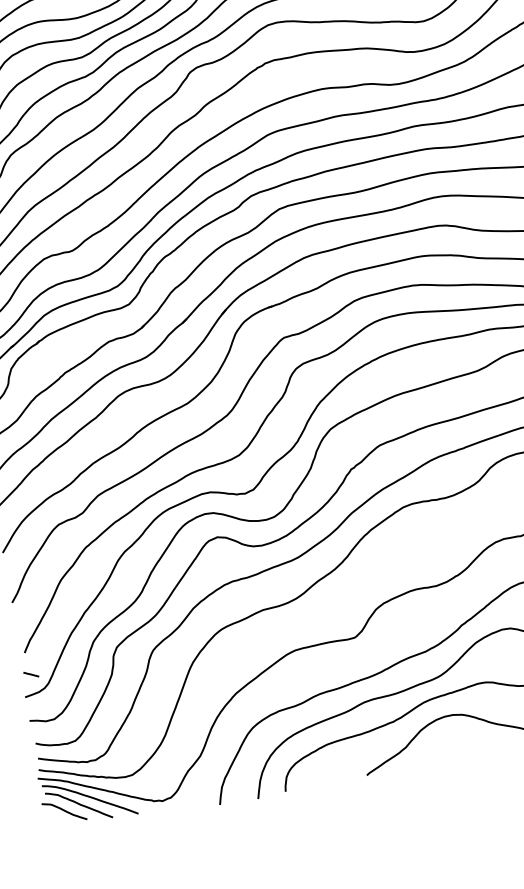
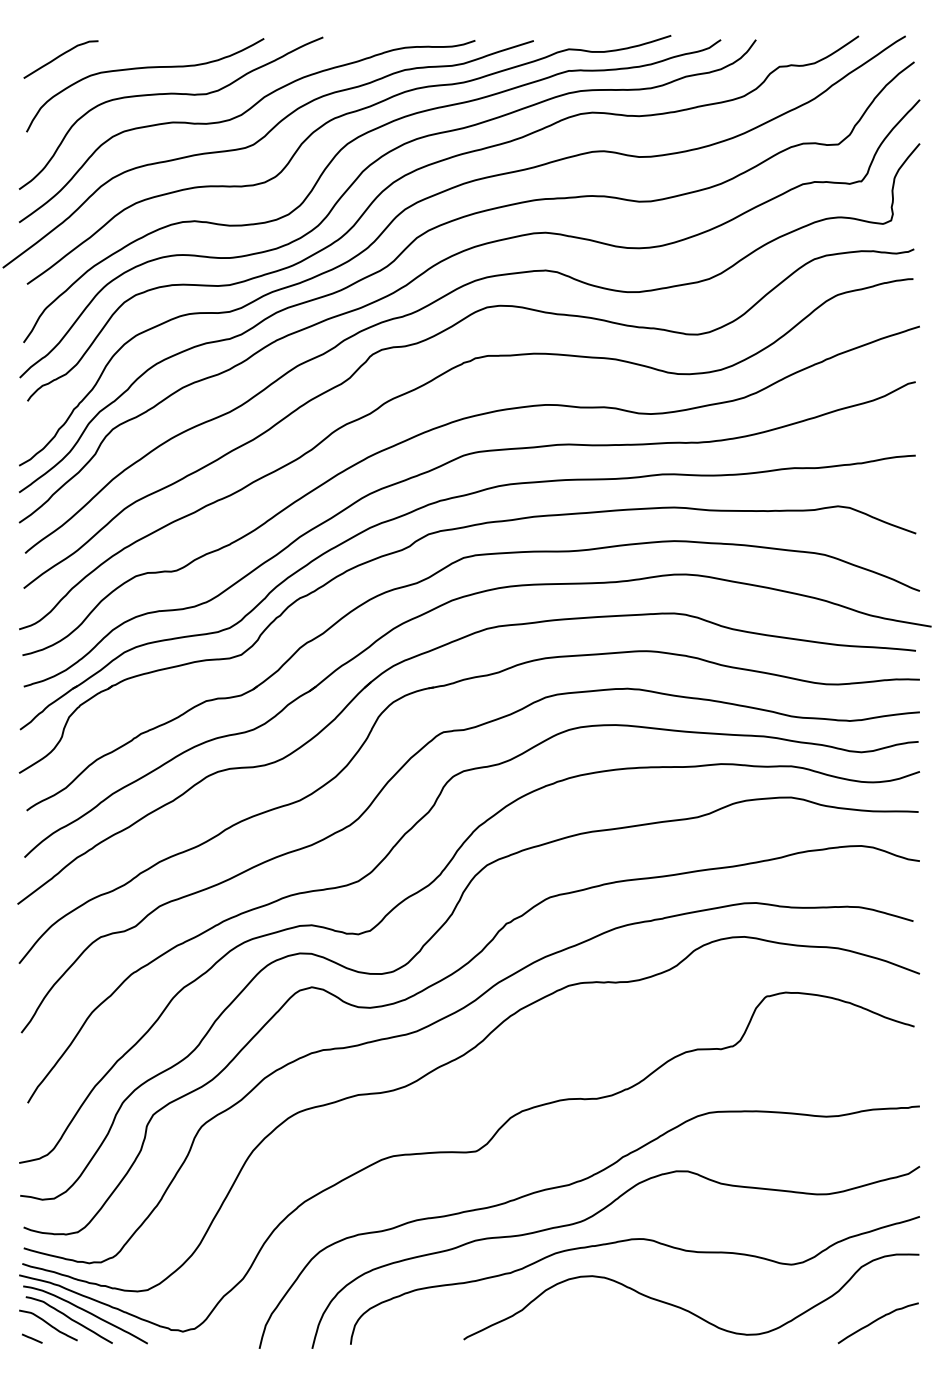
line: (31, 674) -> (32, 1338), moved

